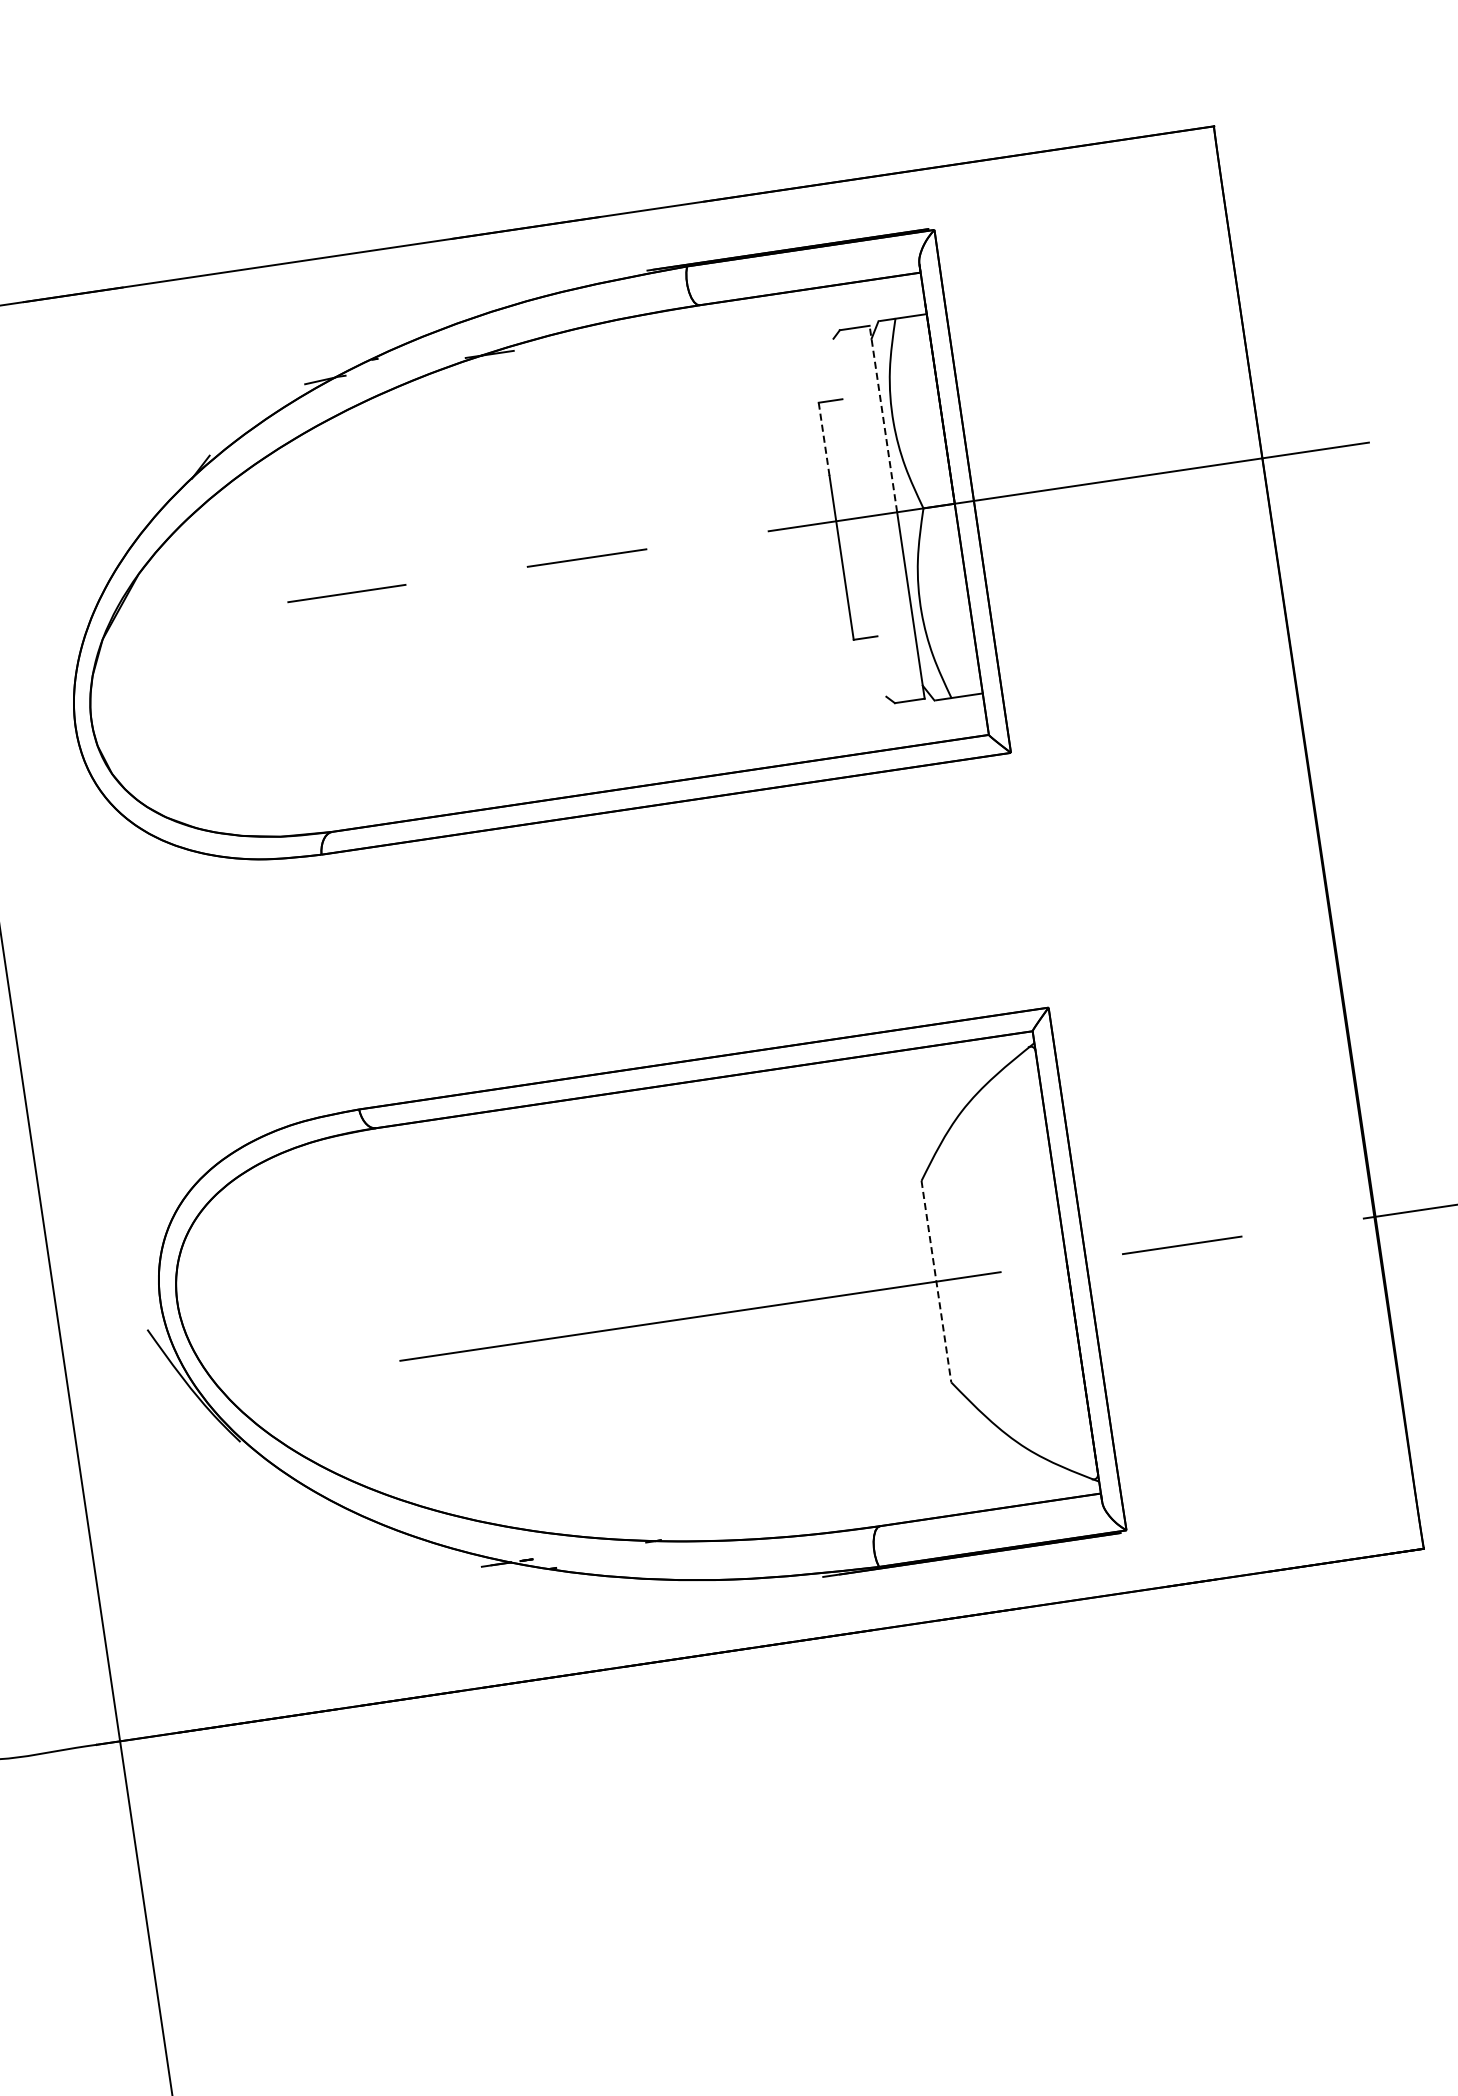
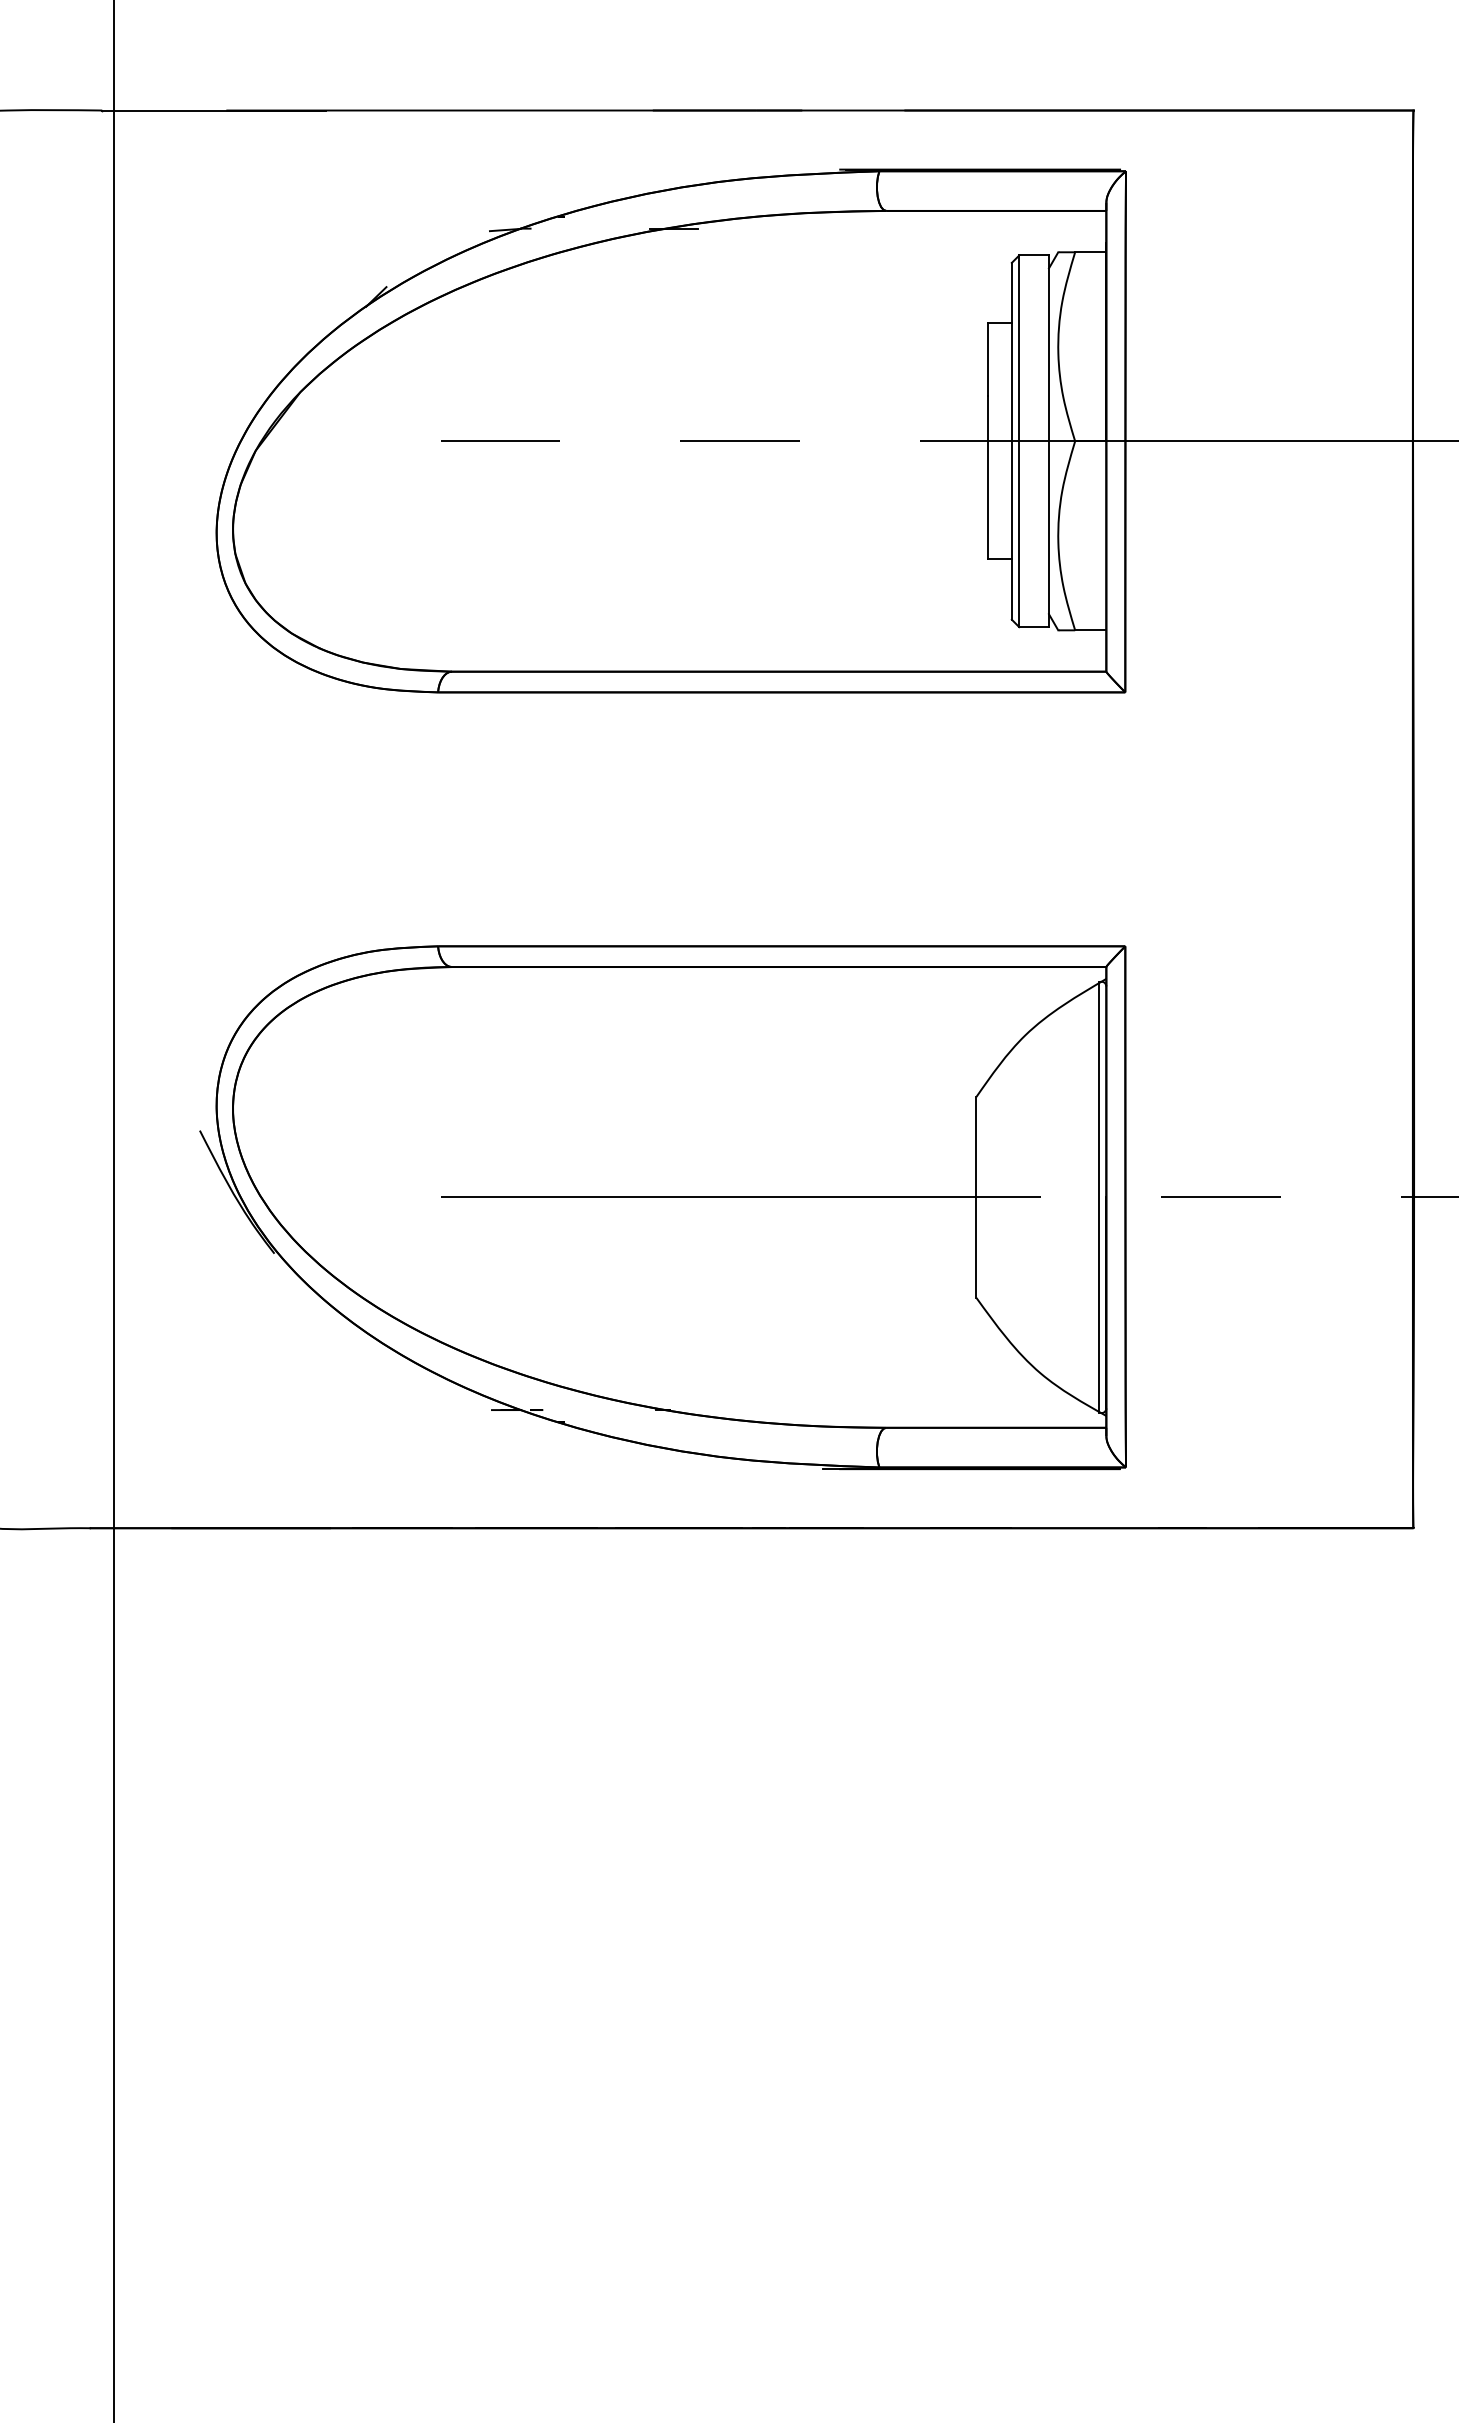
line: (882, 419) -> (1048, 348), dashed -> solid
line: (824, 439) -> (988, 359), dashed -> solid
line: (867, 516) -> (1019, 441), added
line: (859, 517) -> (1011, 440), added
line: (1059, 1263) -> (1099, 1197), added
line: (936, 1281) -> (976, 1197), dashed -> solid

